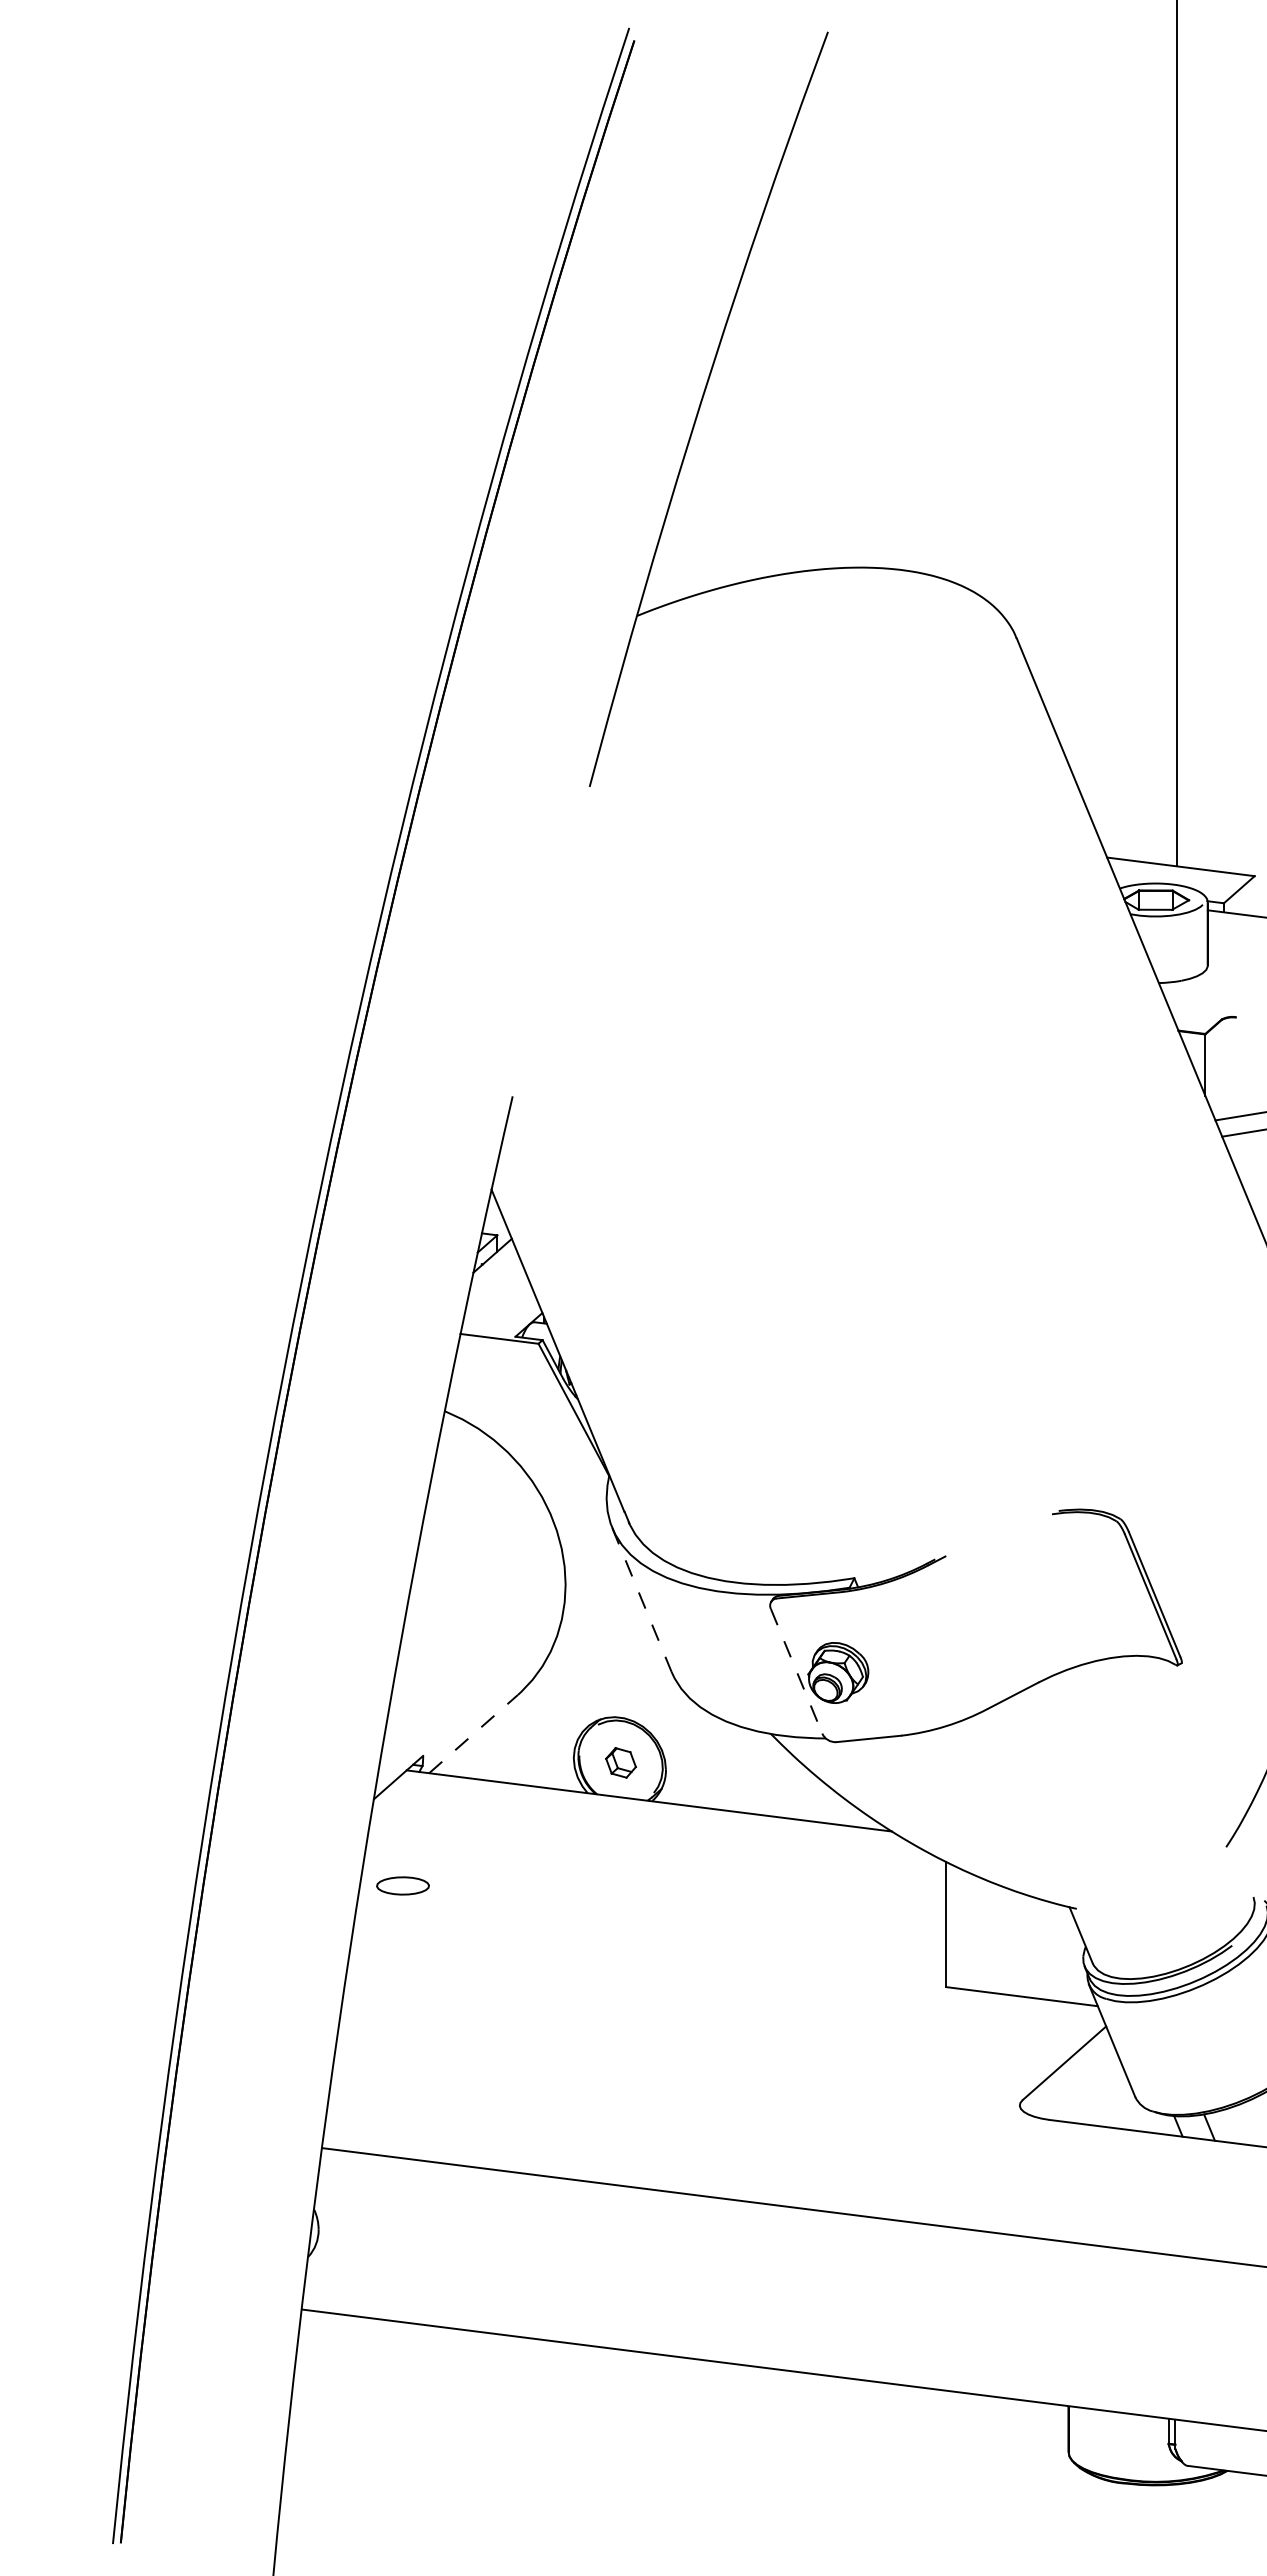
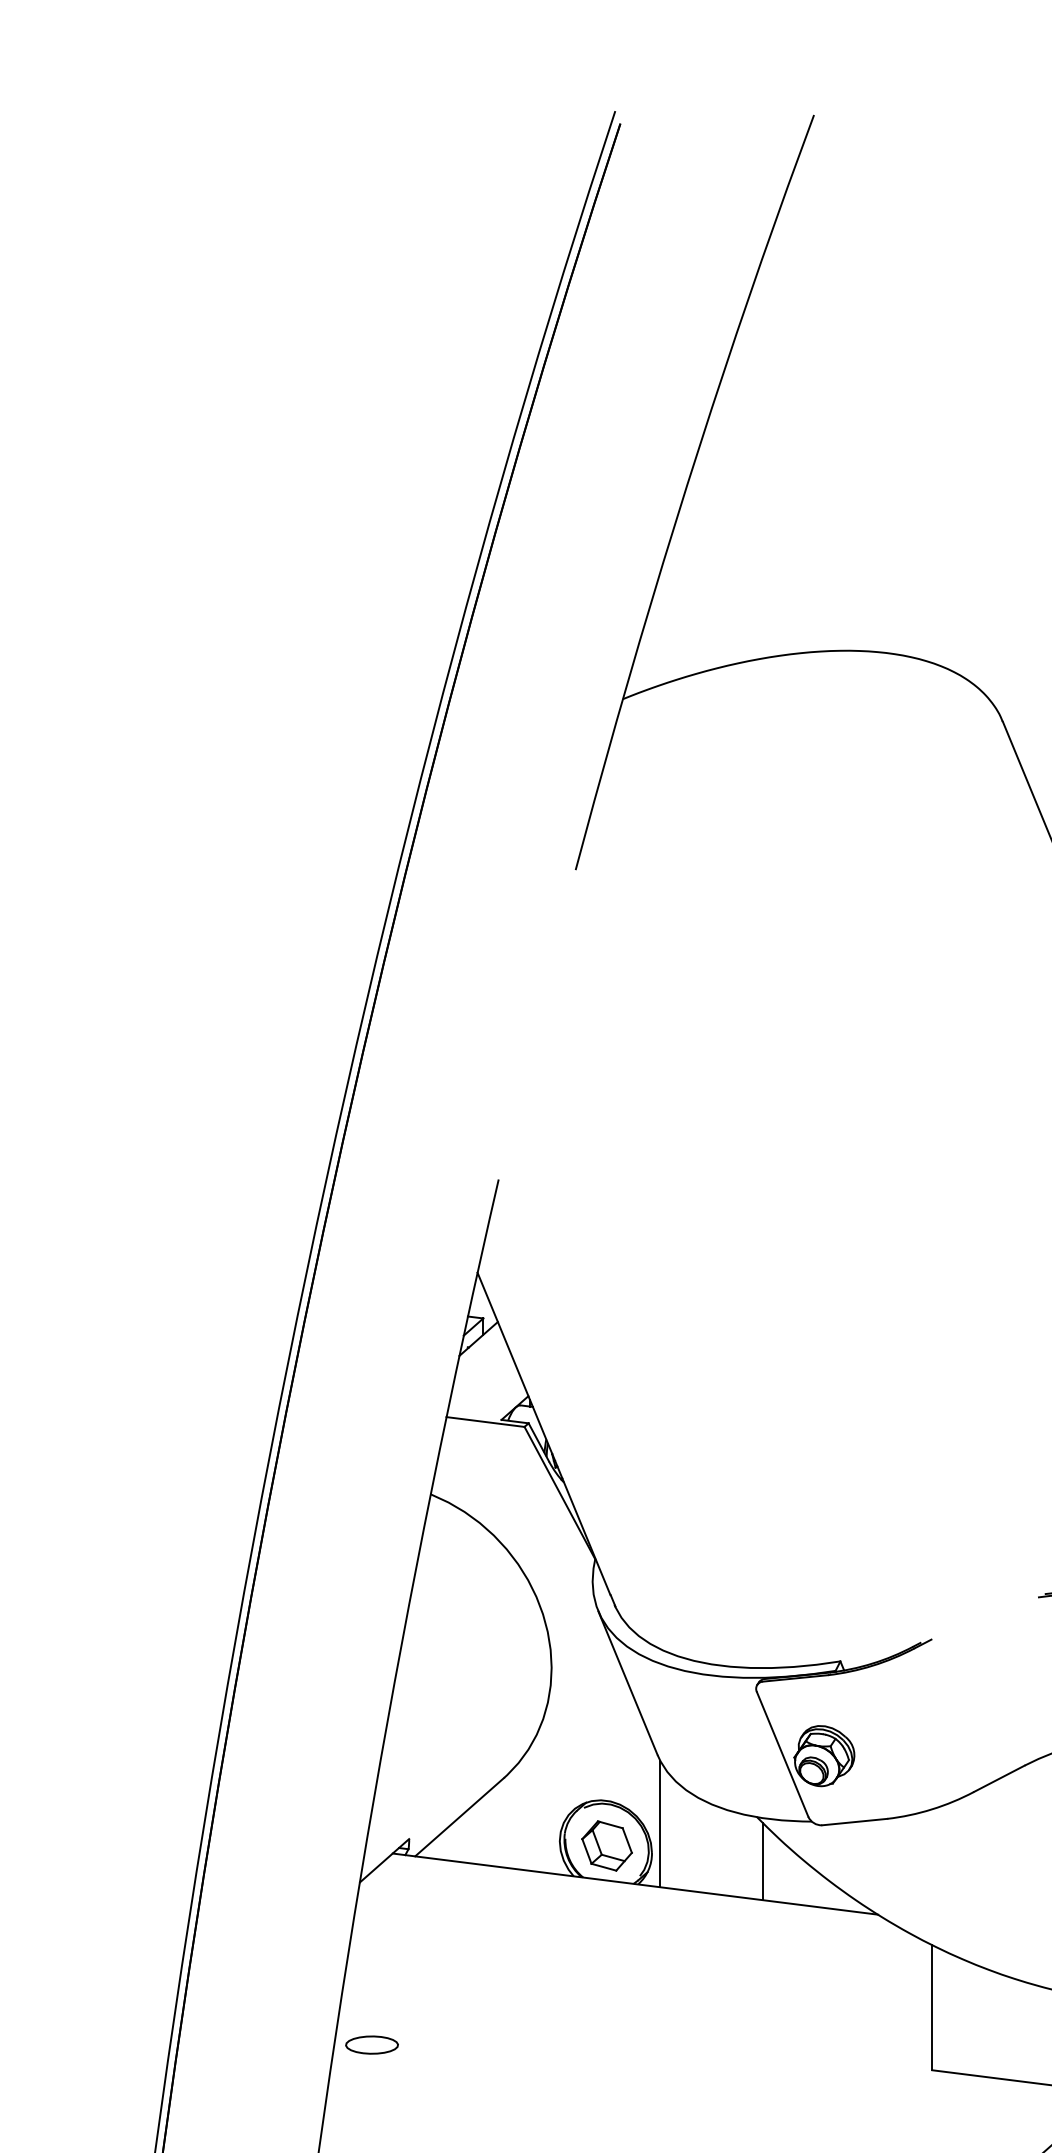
line: (641, 1600) -> (627, 1683), dashed -> solid
line: (796, 1671) -> (782, 1754), dashed -> solid
line: (473, 1733) -> (459, 1816), dashed -> solid
line: (674, 1740) -> (660, 1823), added
part: (620, 1762) -> (606, 1845), size x1.67
line: (776, 1778) -> (762, 1861), added
part: (402, 1885) -> (371, 2044), moved

